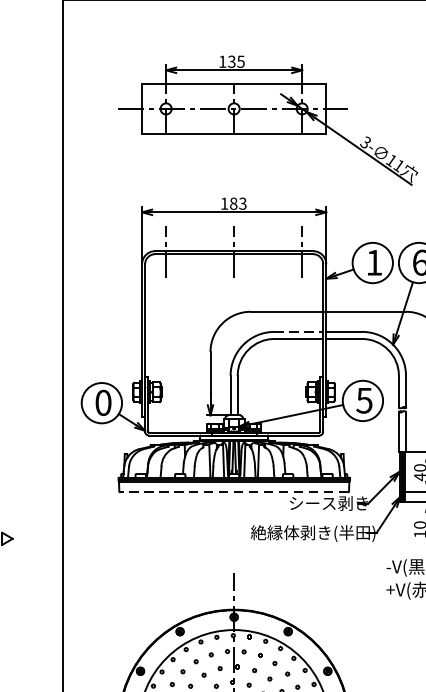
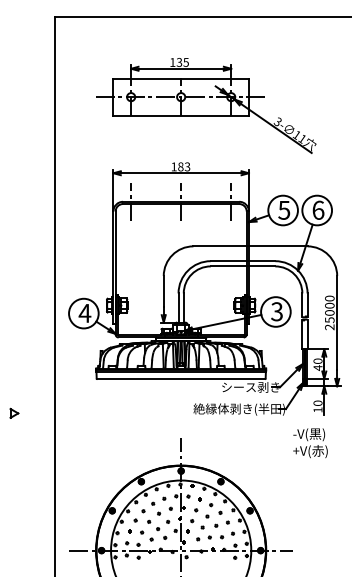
text: (374, 262) -> (284, 210), 1 -> 5
line: (298, 332) -> (228, 261), dashed -> solid
text: (363, 400) -> (276, 311), 5 -> 3
text: (102, 401) -> (84, 312), 0 -> 4
line: (234, 492) -> (181, 379), dashed -> solid

